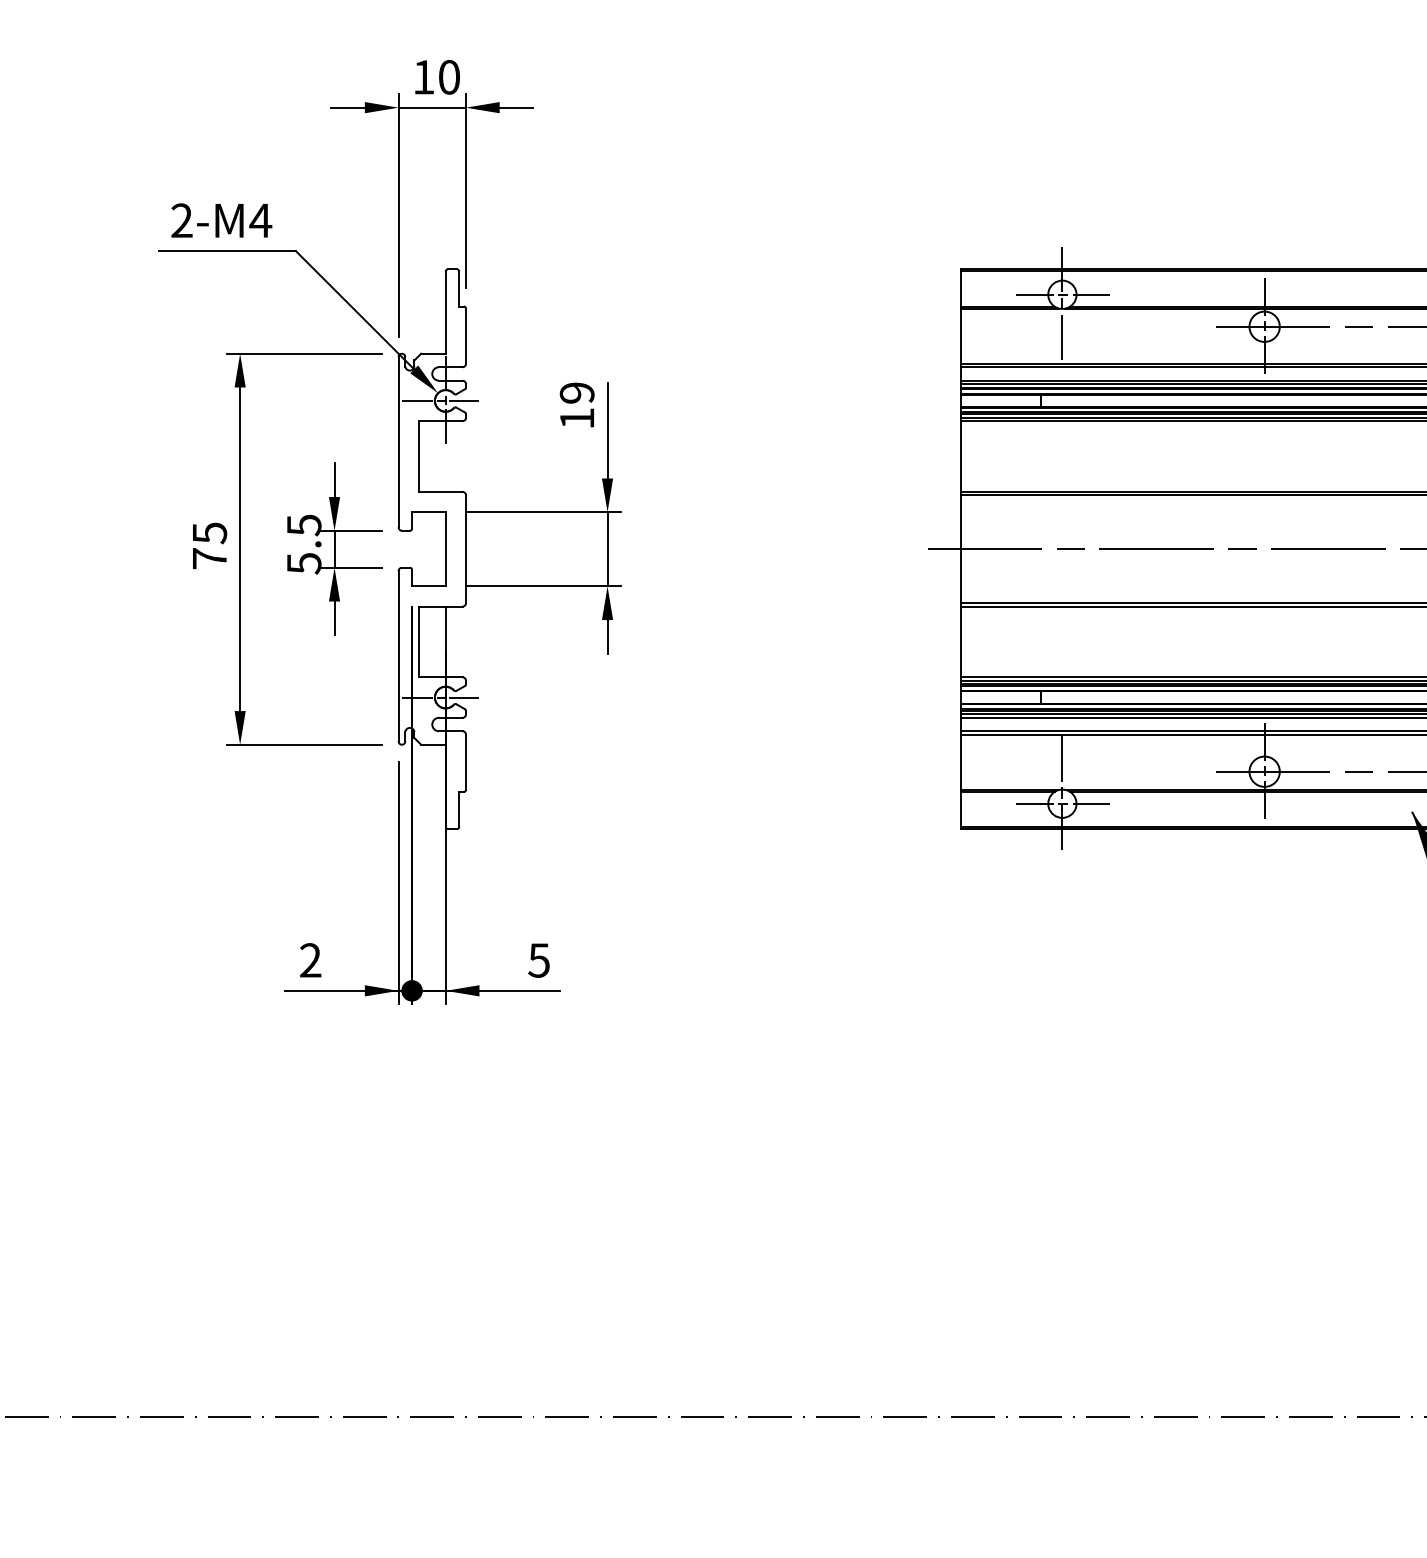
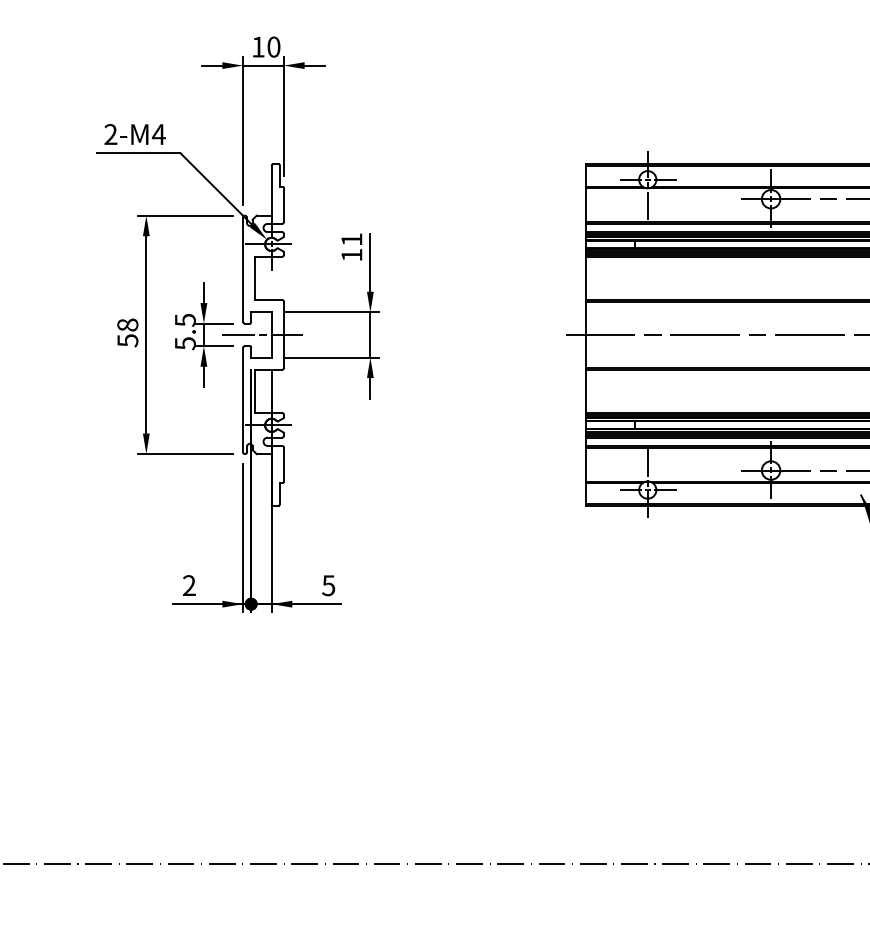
text: (576, 392) -> (351, 239), 19 -> 11
text: (209, 545) -> (127, 332), 75 -> 58
line: (432, 548) -> (263, 334), added

